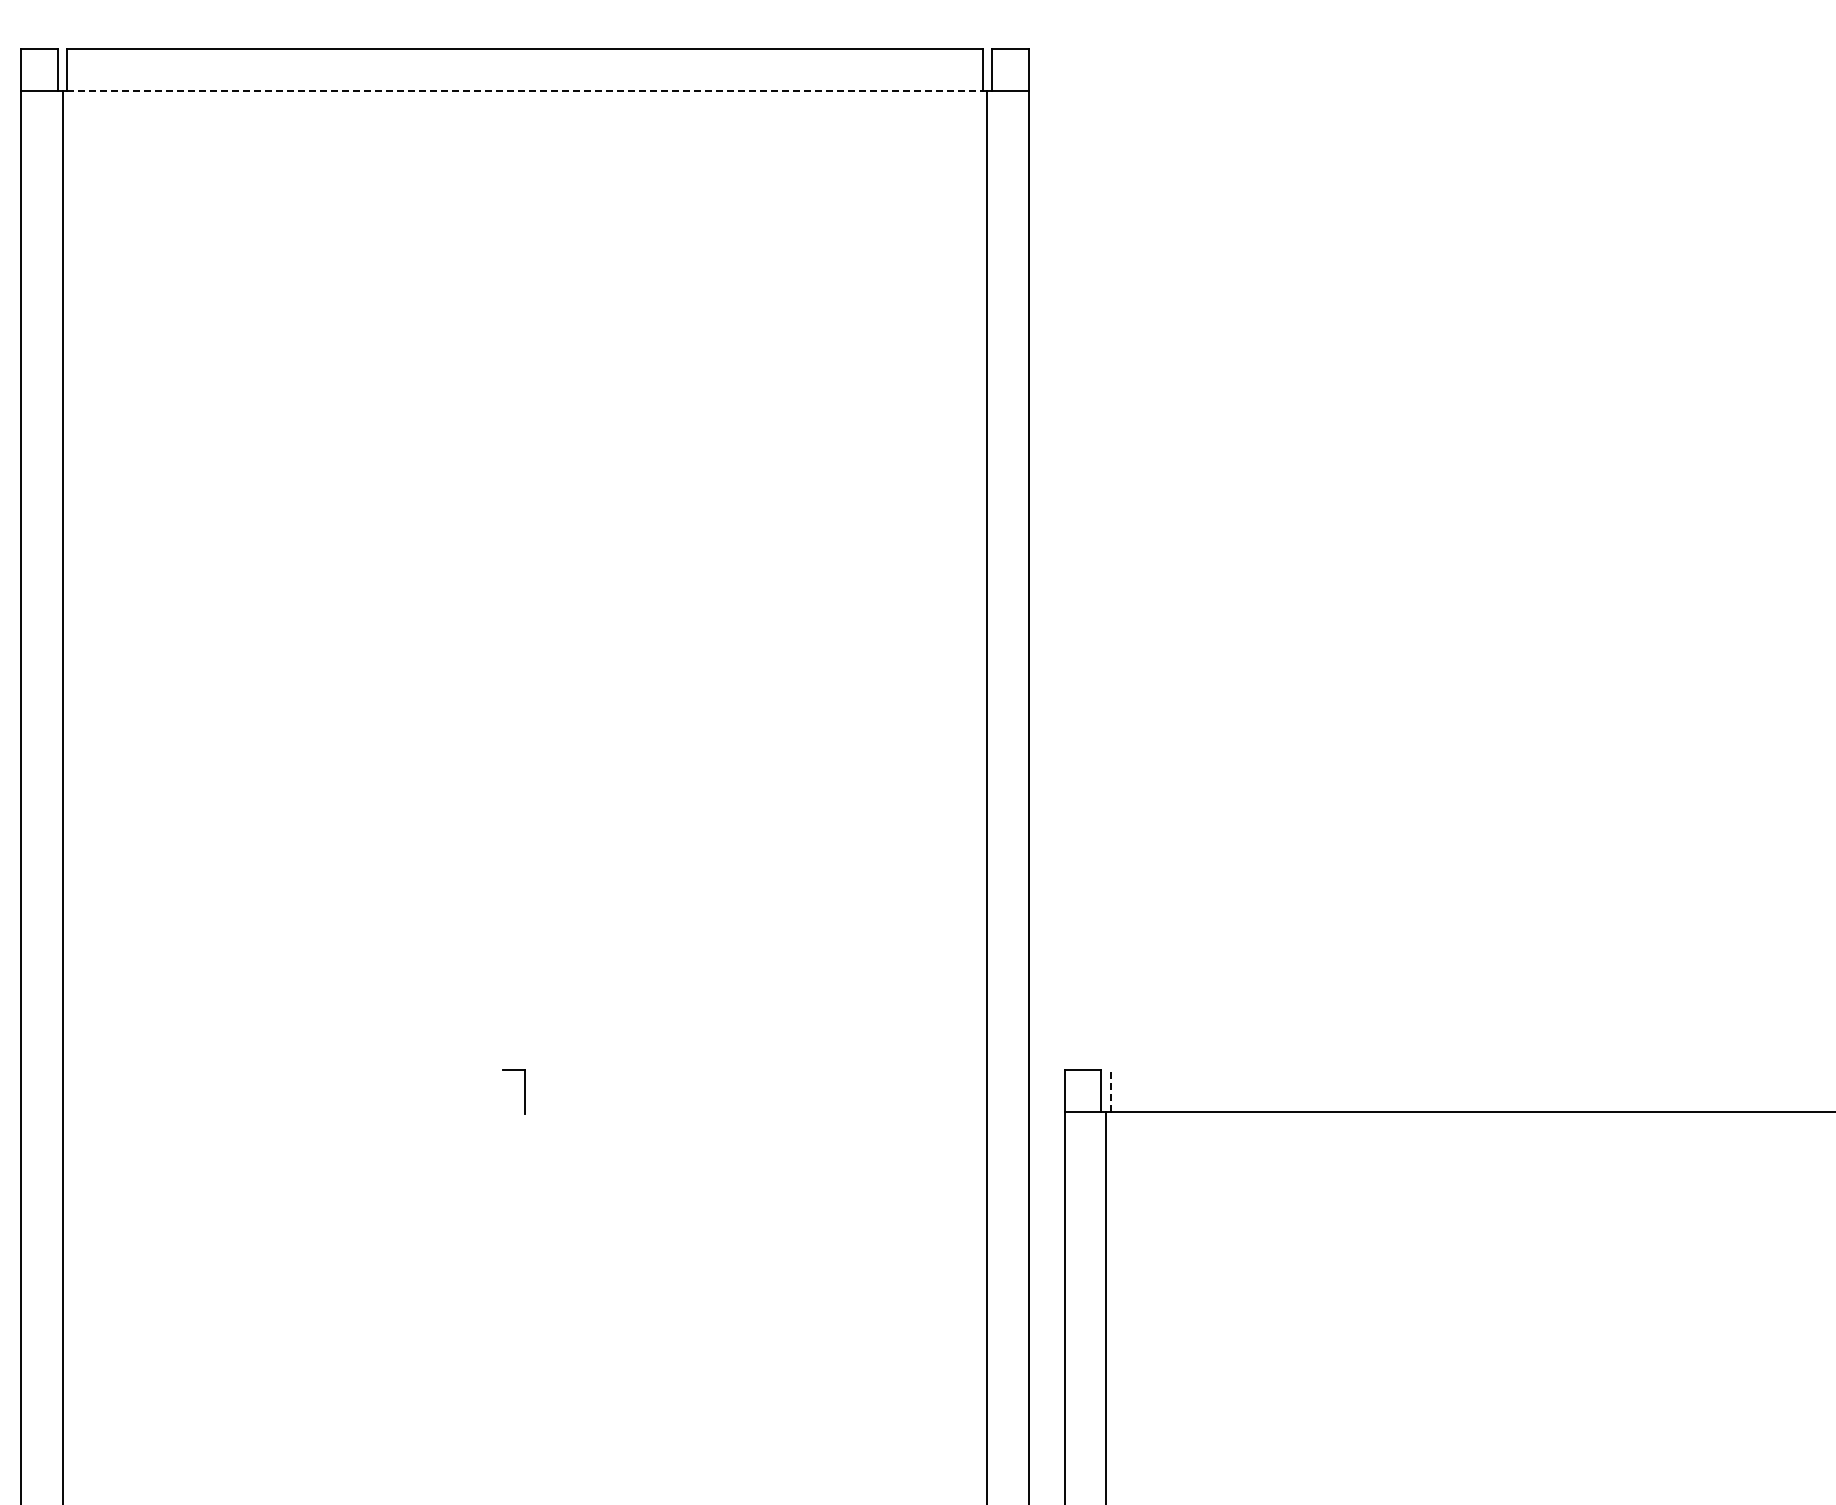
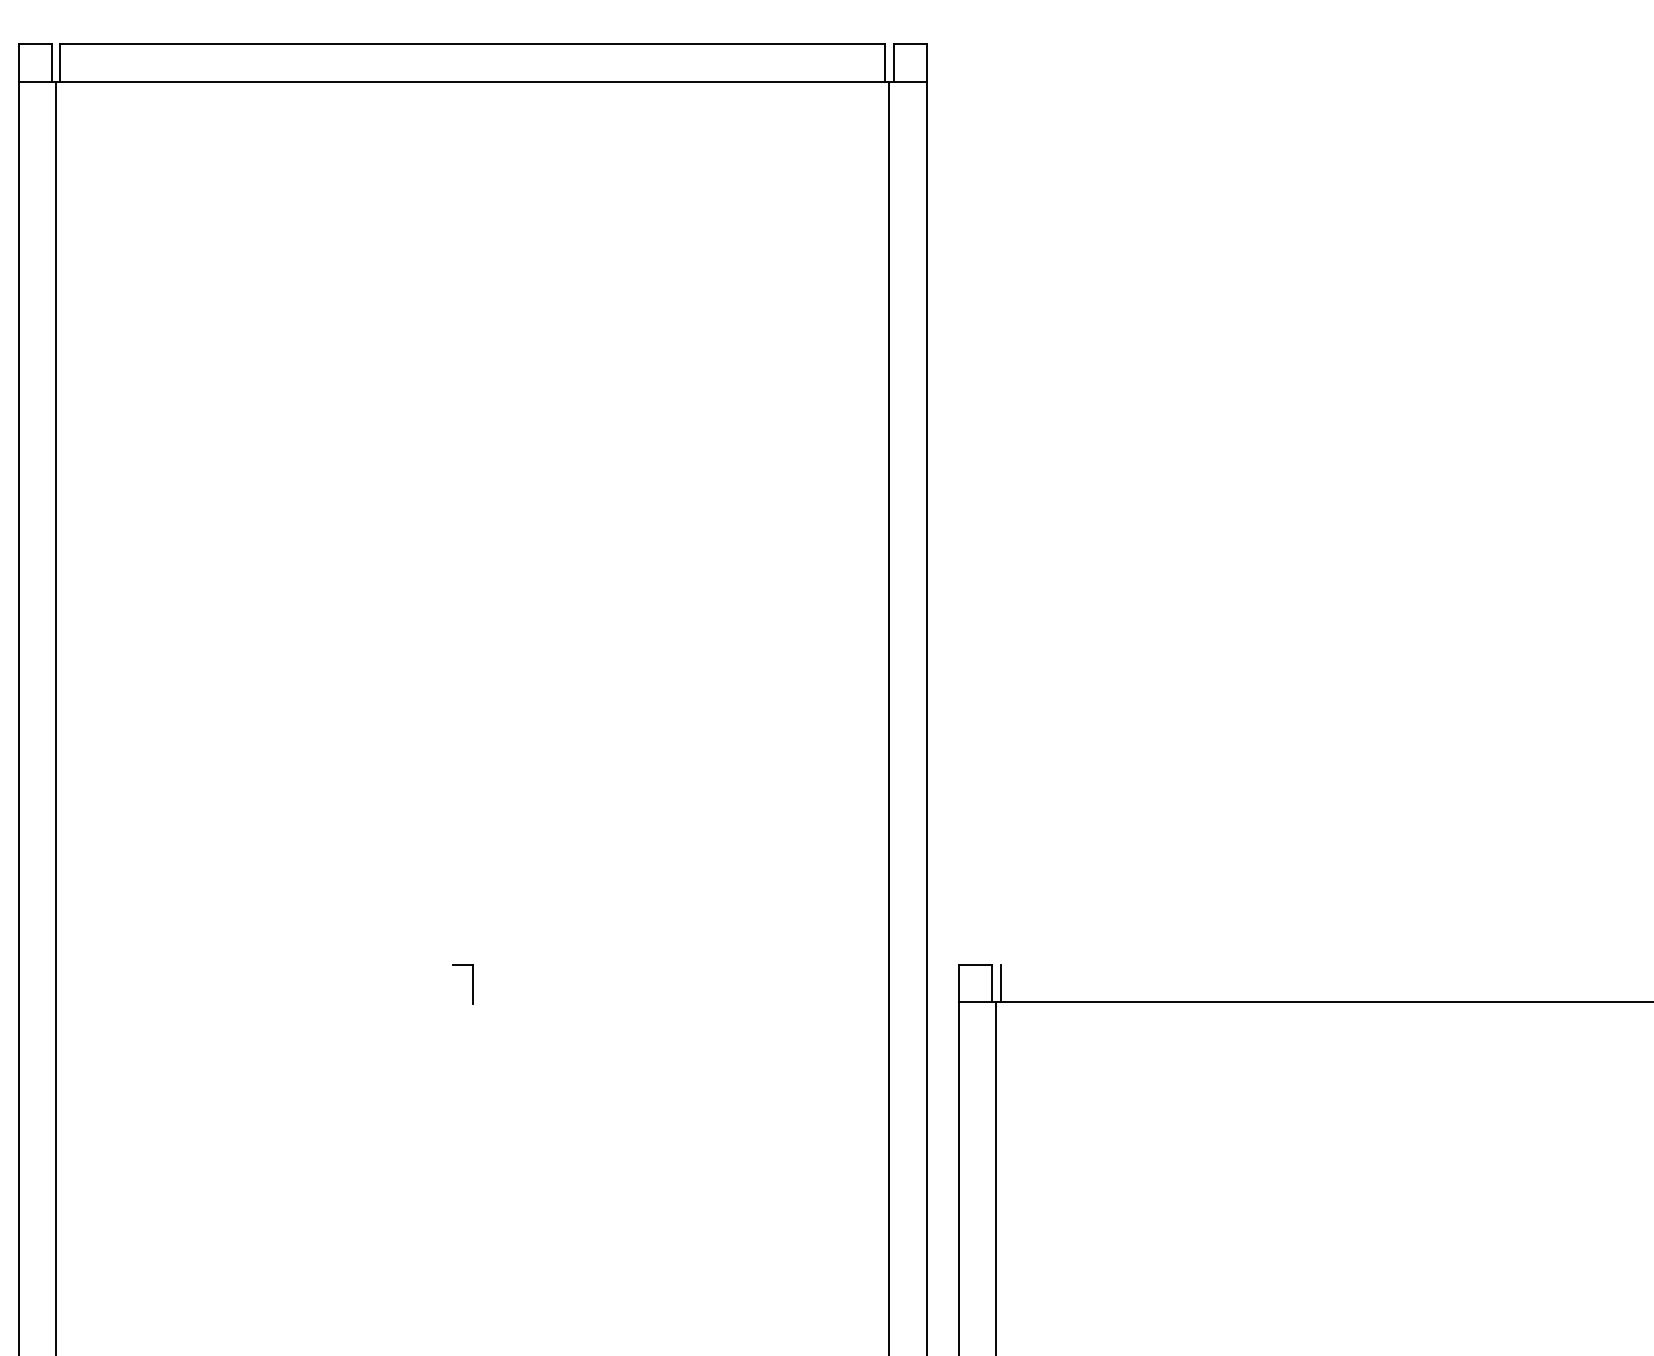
line: (524, 90) -> (472, 81), dashed -> solid
line: (1110, 1091) -> (1000, 983), dashed -> solid

